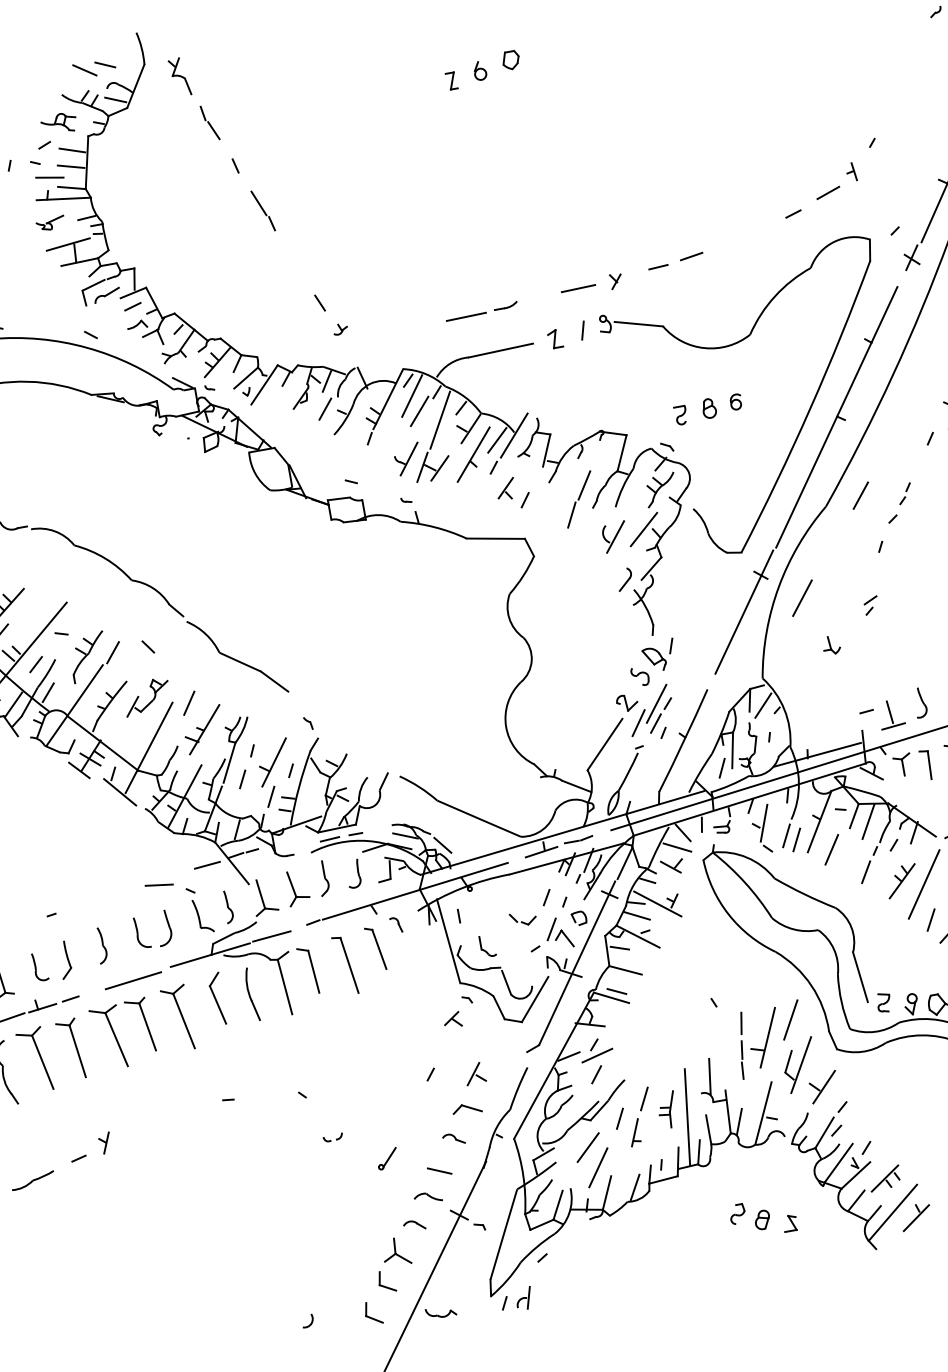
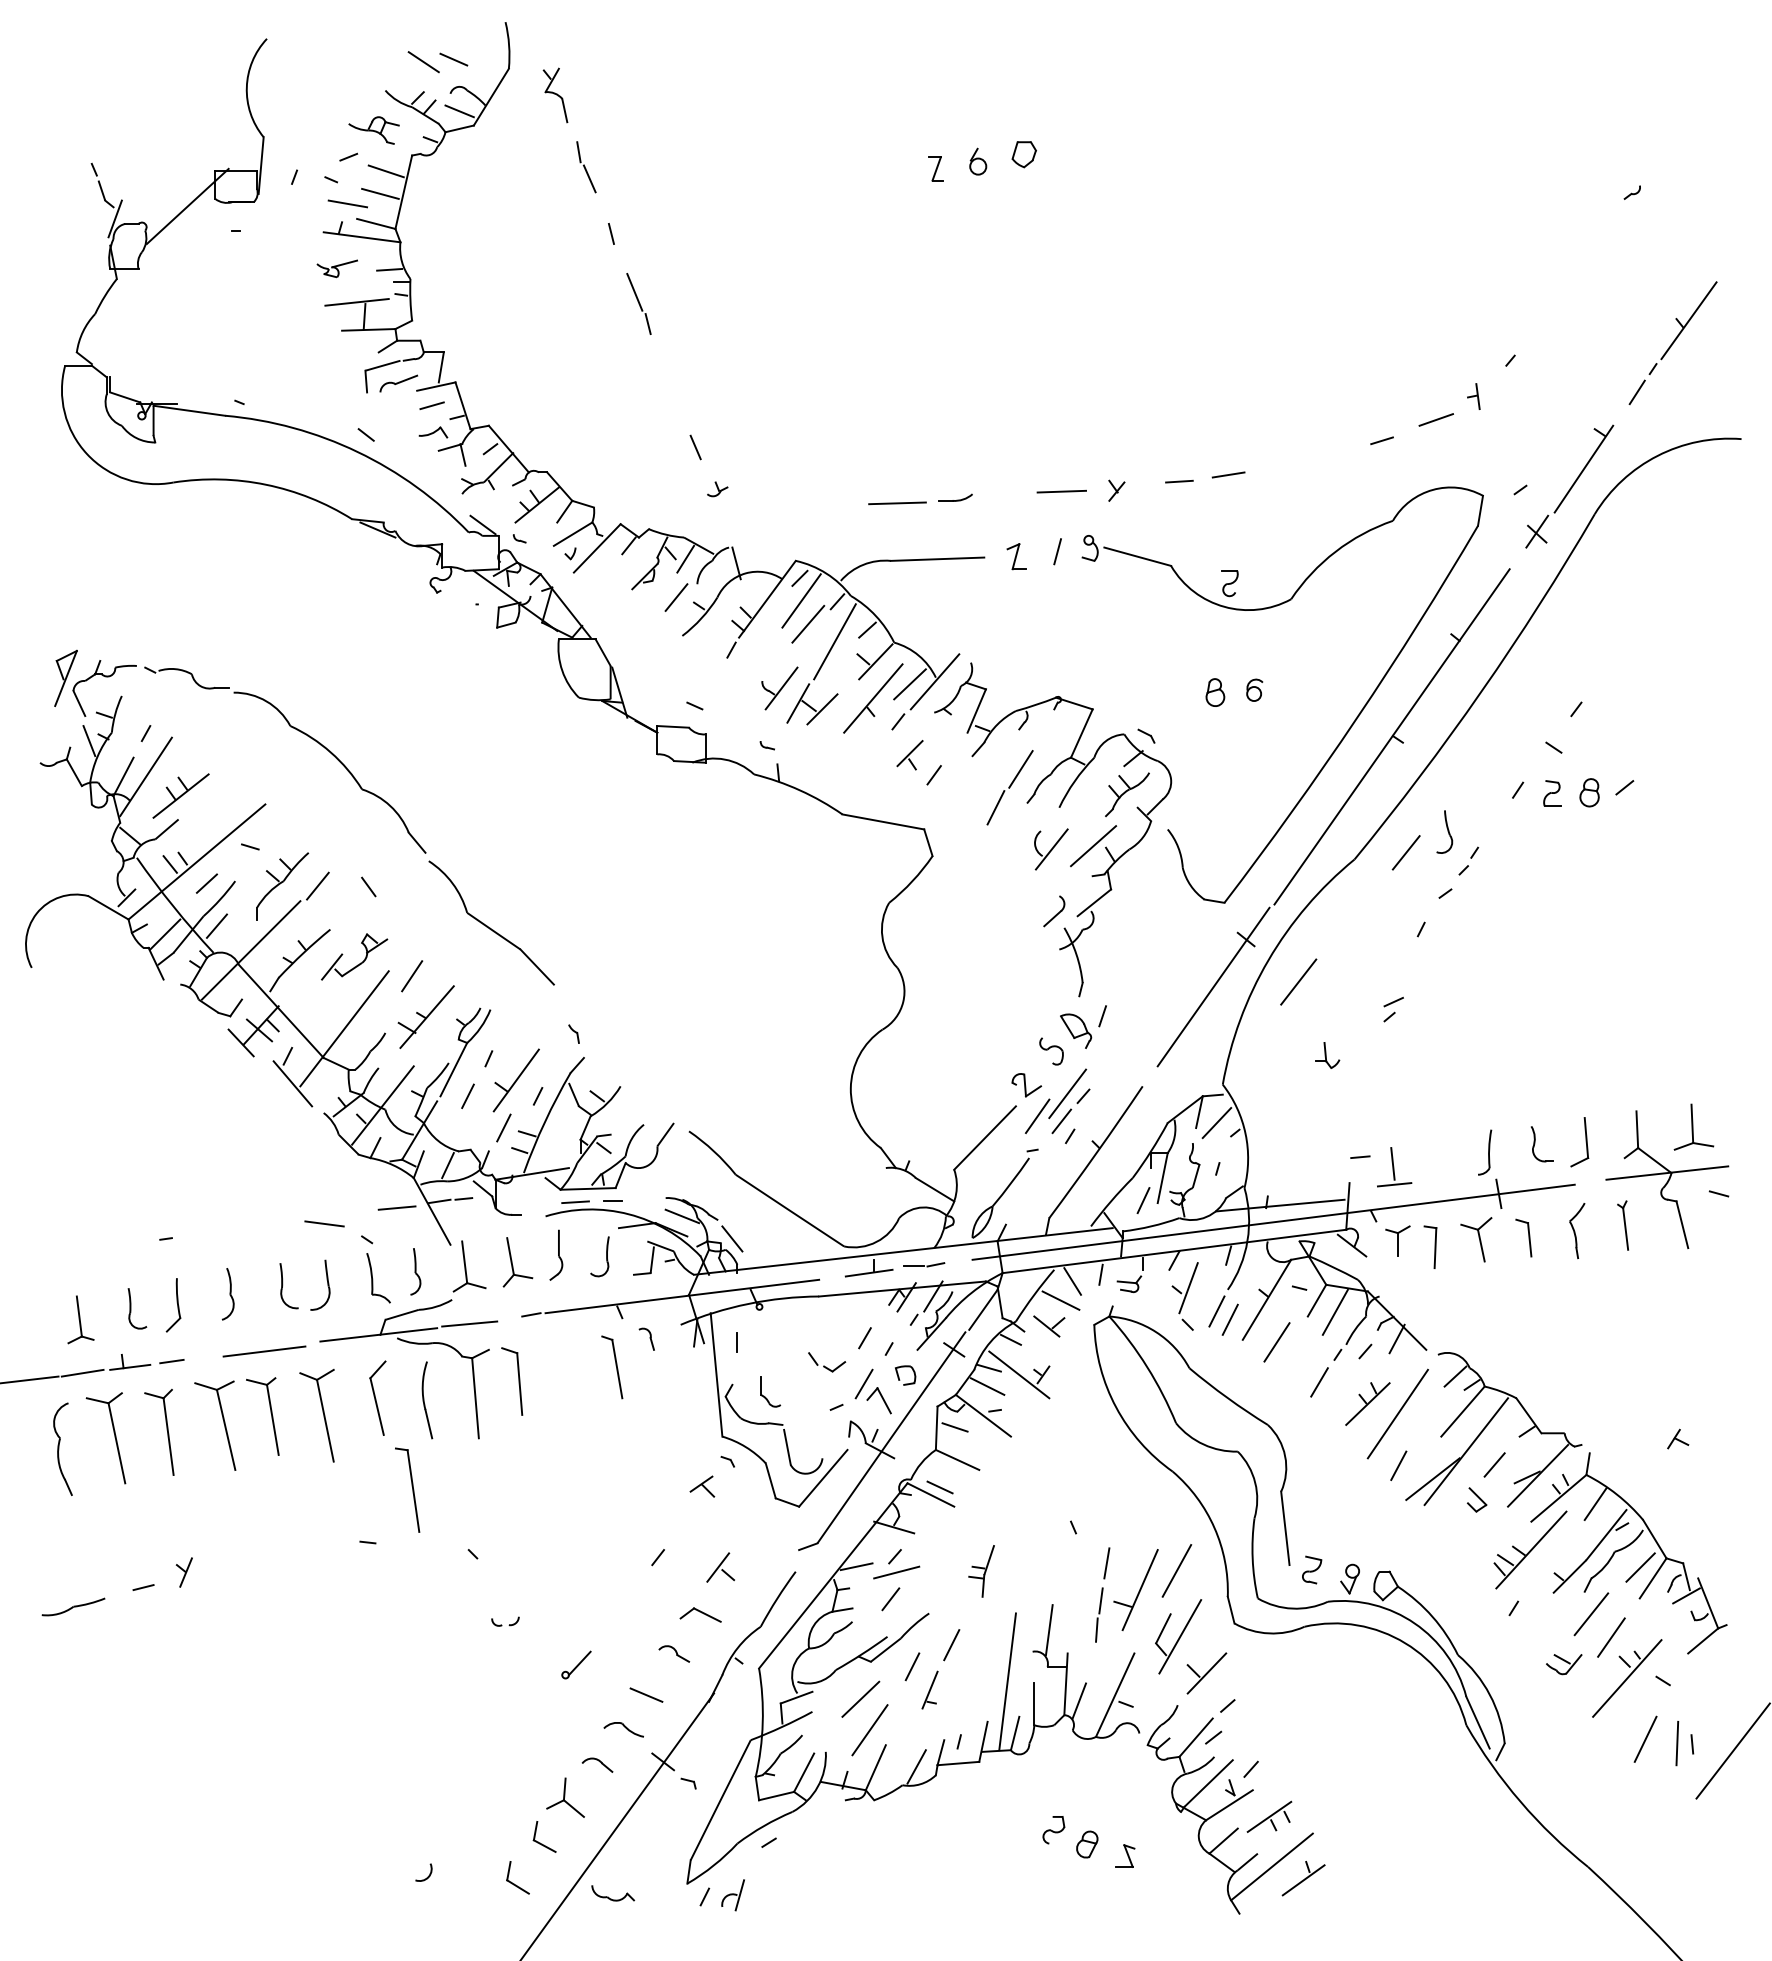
part: (680, 415) -> (1229, 583), moved
part: (919, 702) -> (1444, 831), moved
part: (345, 965) -> (407, 1489), moved
part: (667, 1110) -> (981, 1571), moved

